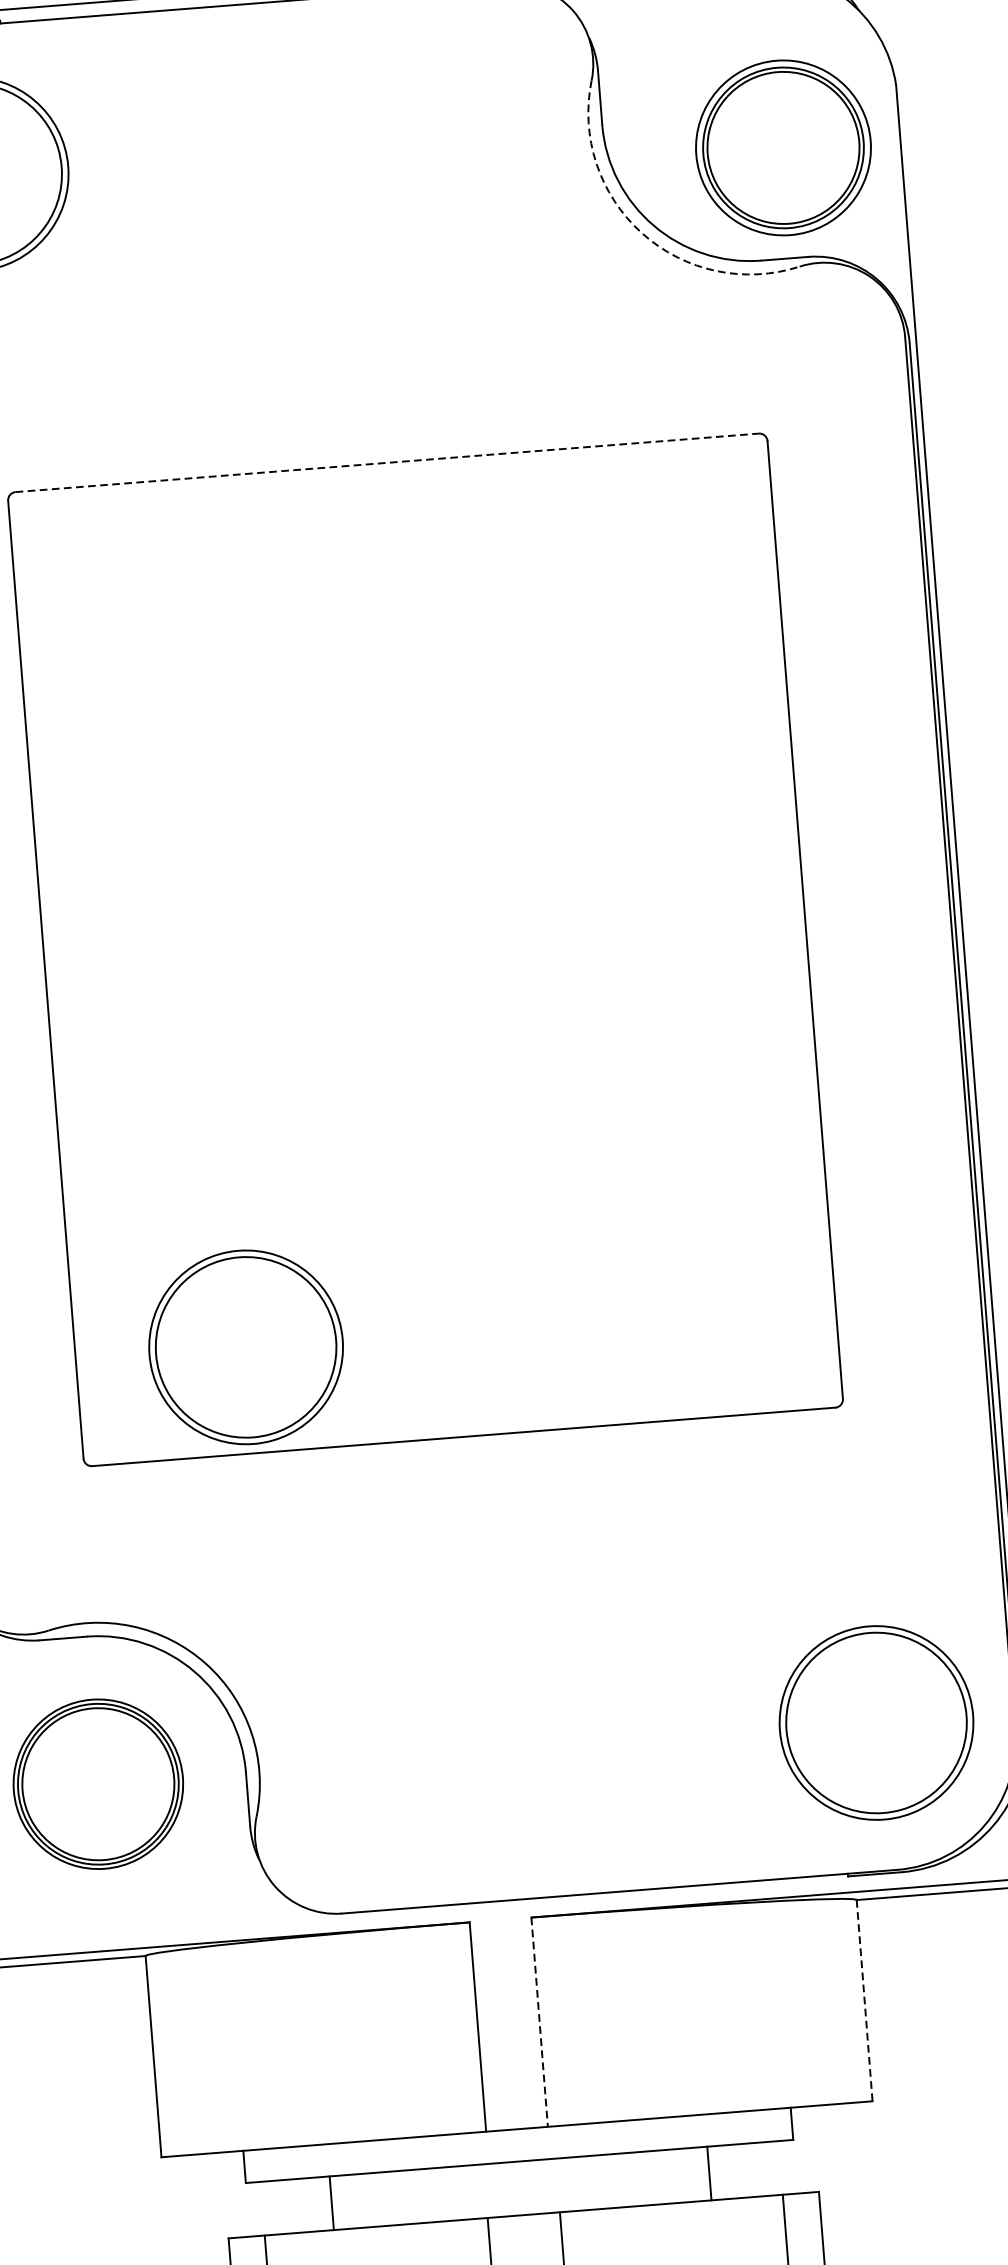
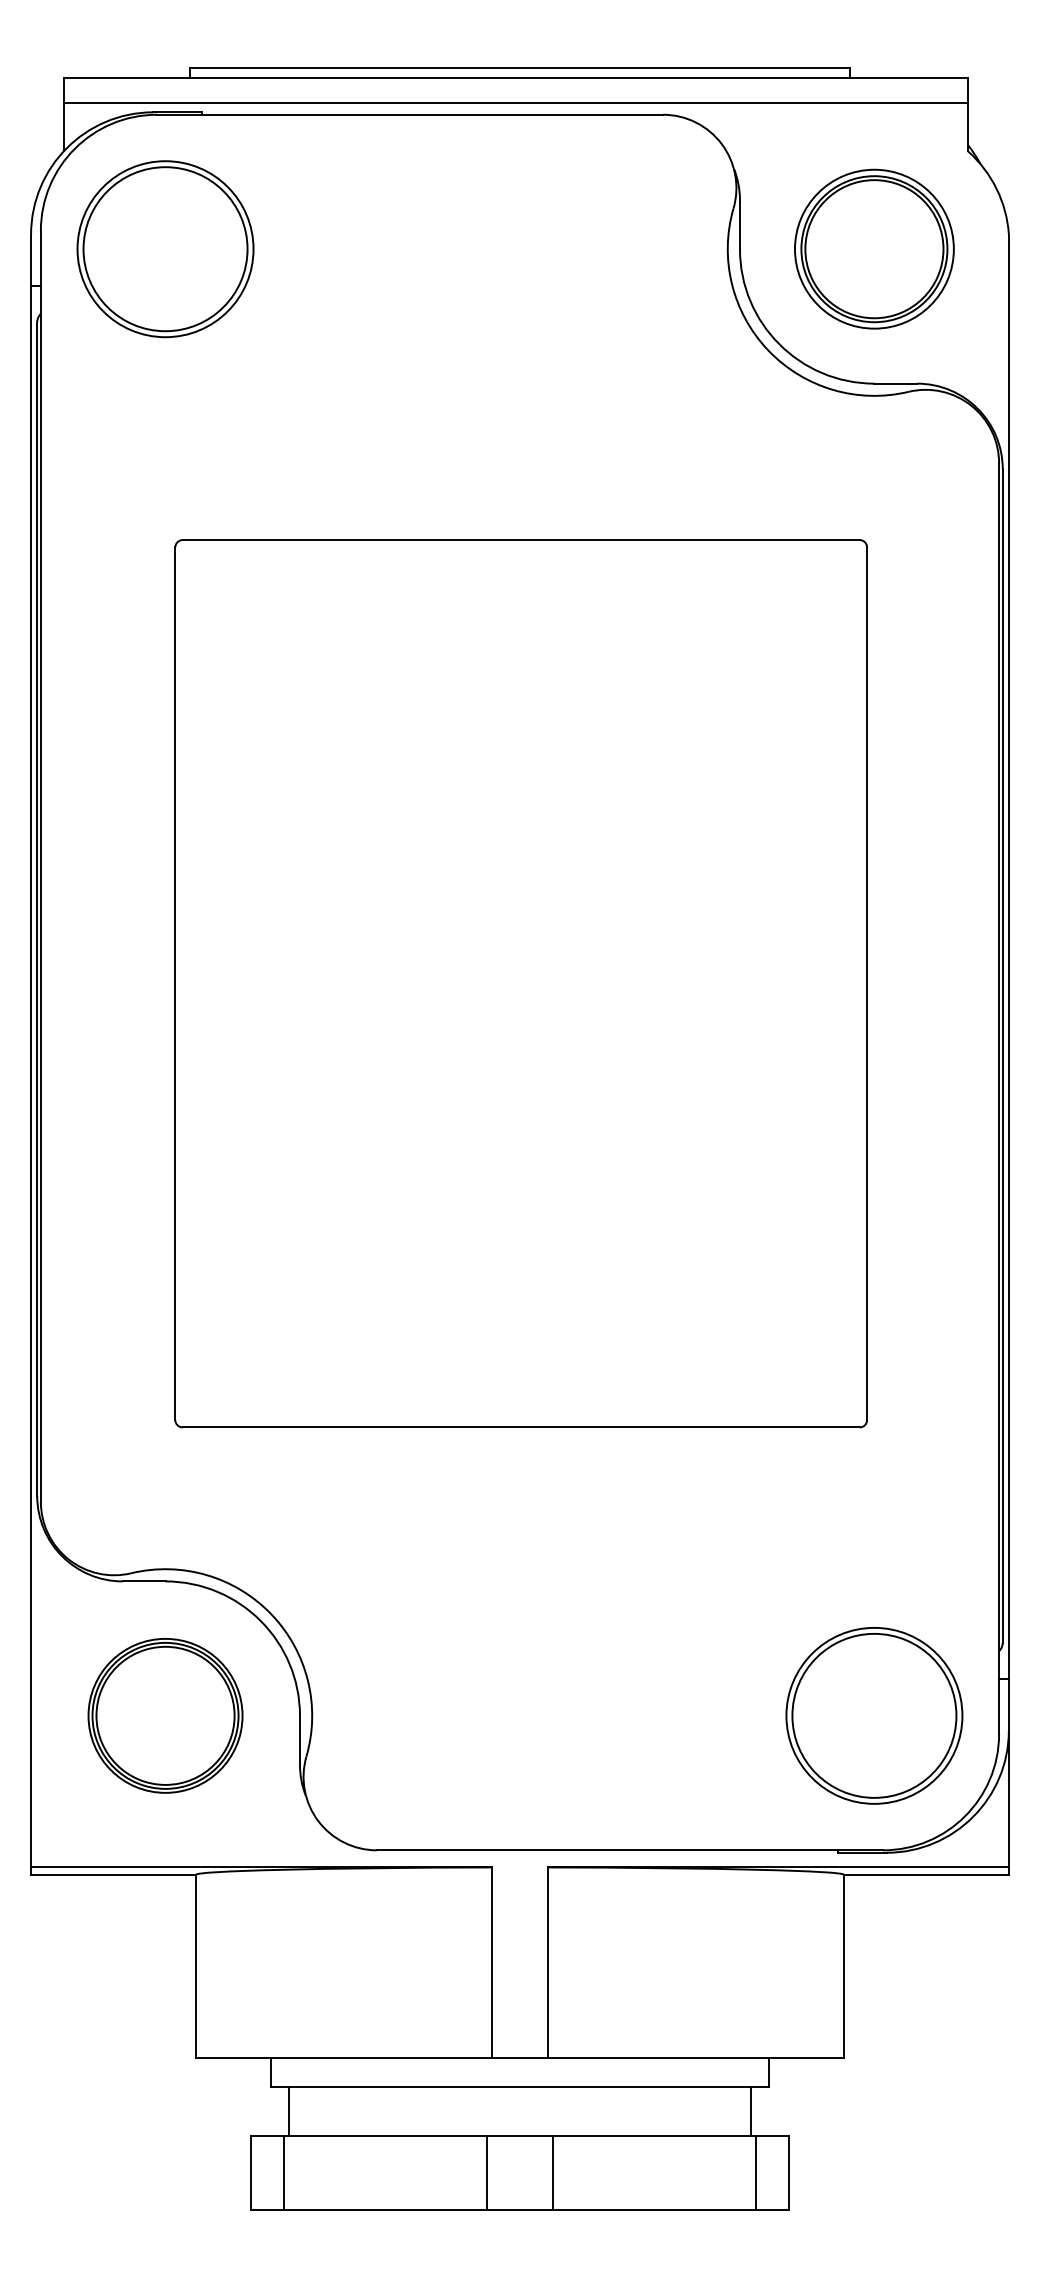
part: (783, 147) -> (874, 248), moved
arc: (642, 233) -> (768, 350), dashed -> solid
line: (387, 463) -> (521, 540), dashed -> solid
part: (246, 1346) -> (330, 1330), removed
line: (864, 2000) -> (843, 1966), dashed -> solid
line: (540, 2022) -> (548, 1963), dashed -> solid
line: (708, 2173) -> (750, 2111), moved
line: (331, 2202) -> (288, 2111), moved

